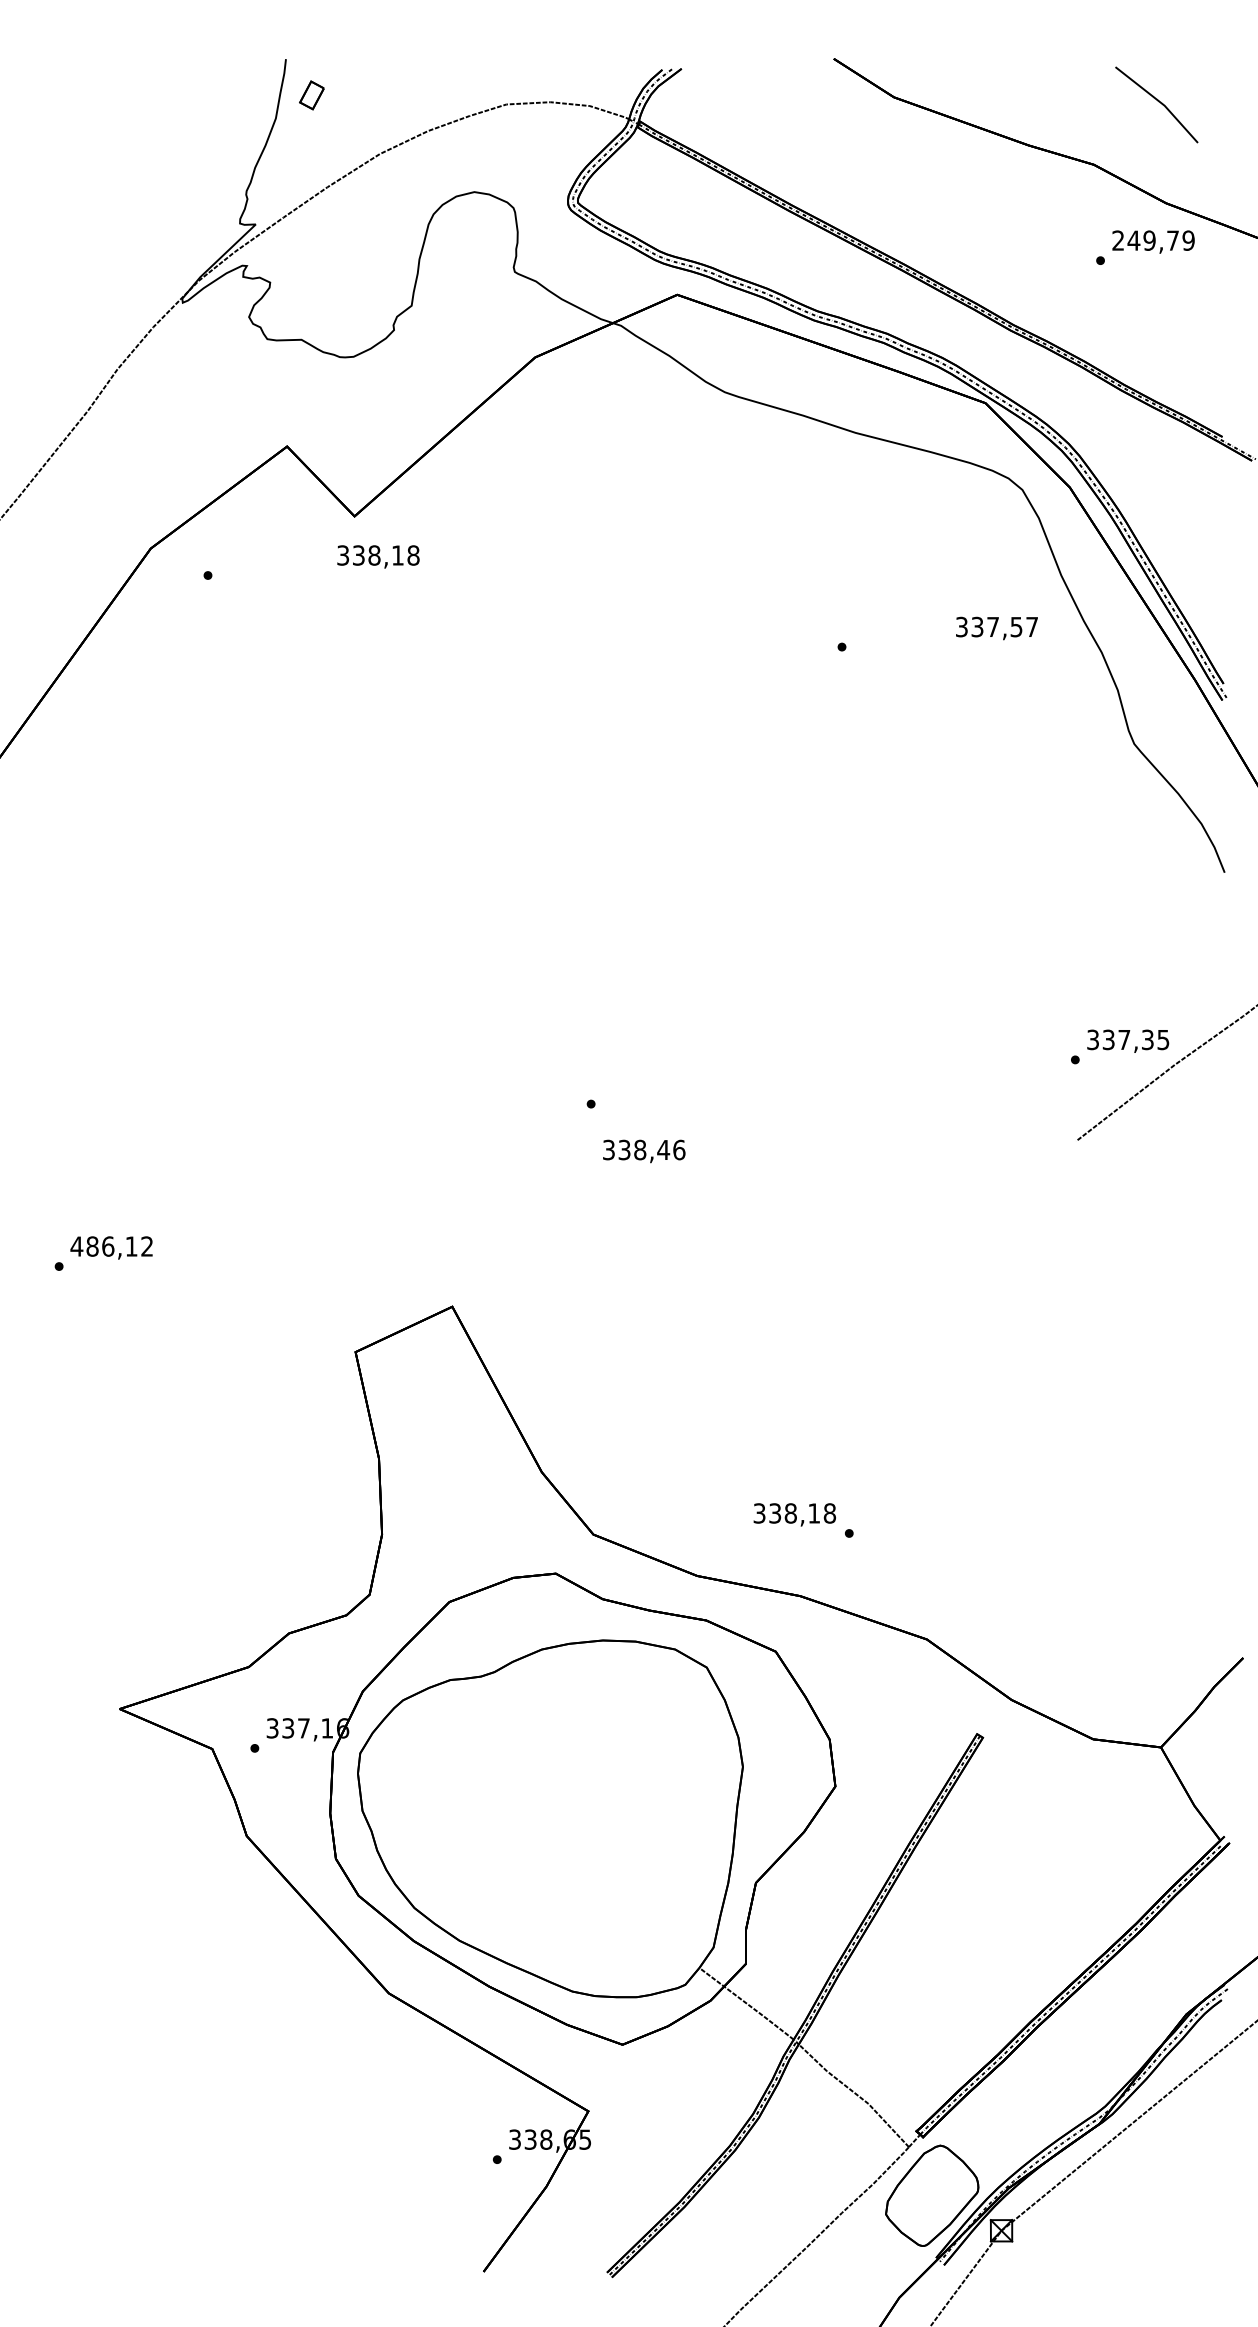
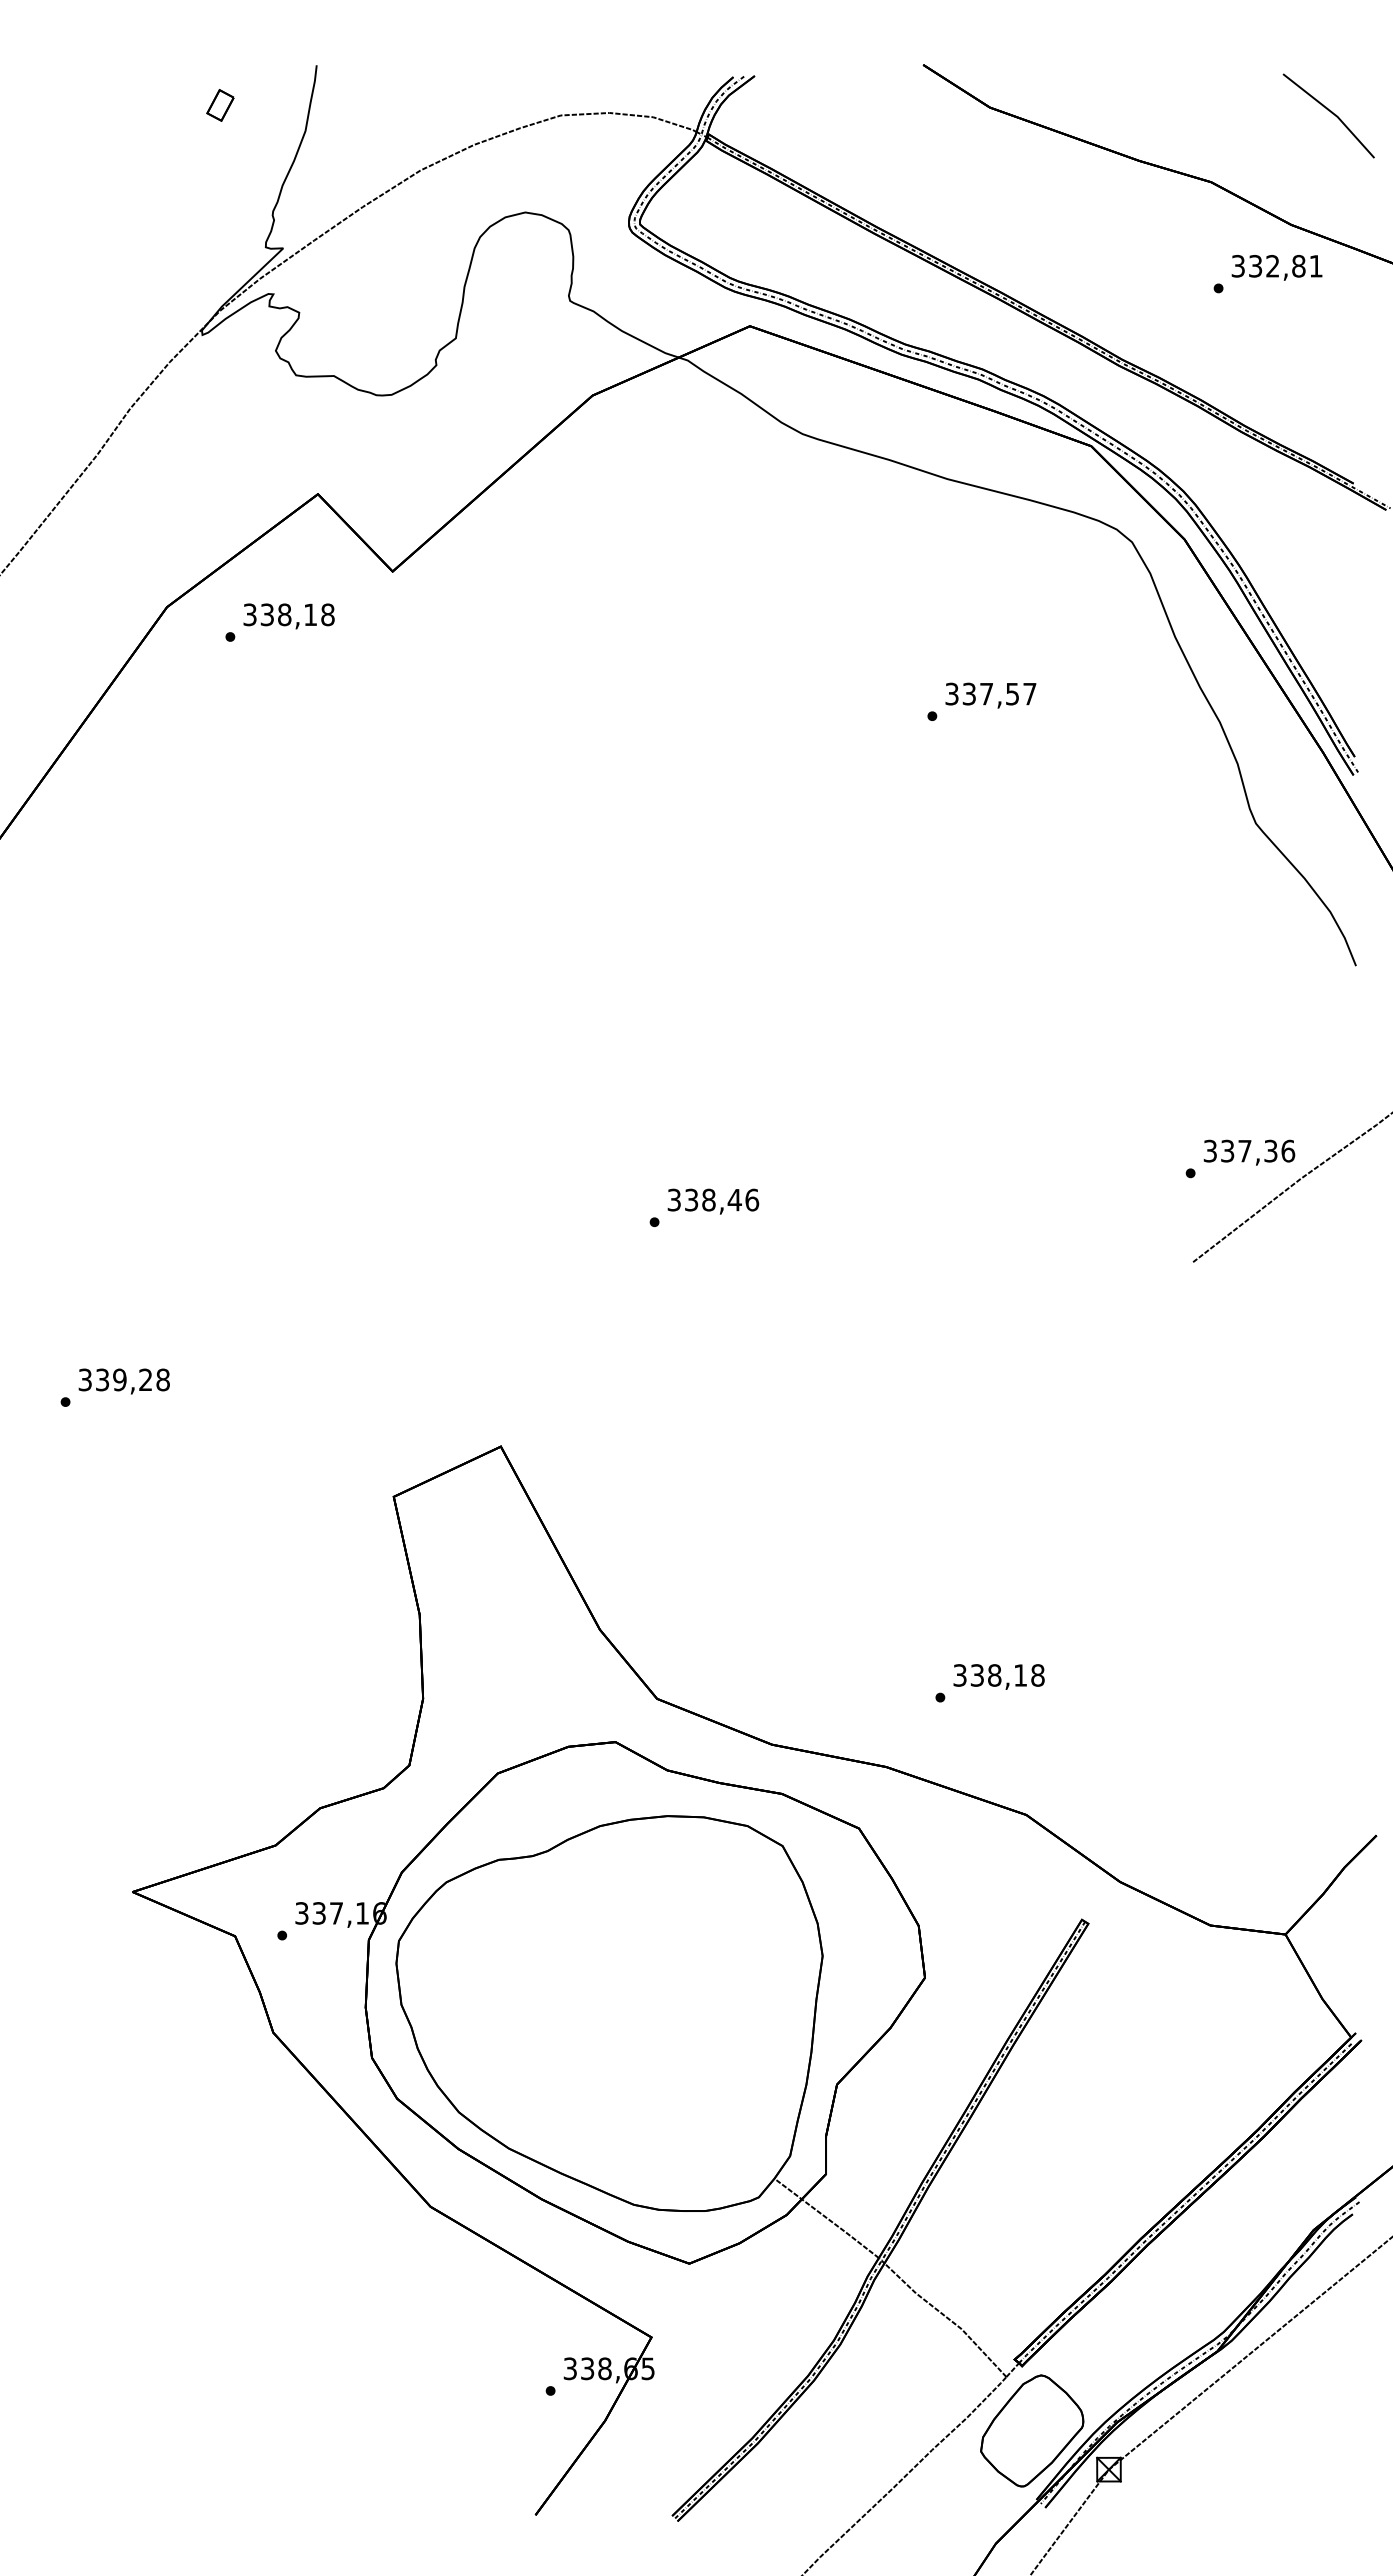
part: (311, 95) -> (220, 105), moved
line: (1158, 101) -> (1330, 112), moved
text: (1152, 239) -> (1276, 265), 249,79 -> 332,81
text: (377, 557) -> (288, 616), moved
text: (996, 628) -> (990, 695), moved
text: (1163, 1039) -> (1288, 1150), 337,35 -> 337,36
text: (644, 1151) -> (713, 1201), moved
text: (111, 1246) -> (123, 1379), 486,12 -> 339,28
text: (794, 1514) -> (998, 1676), moved

